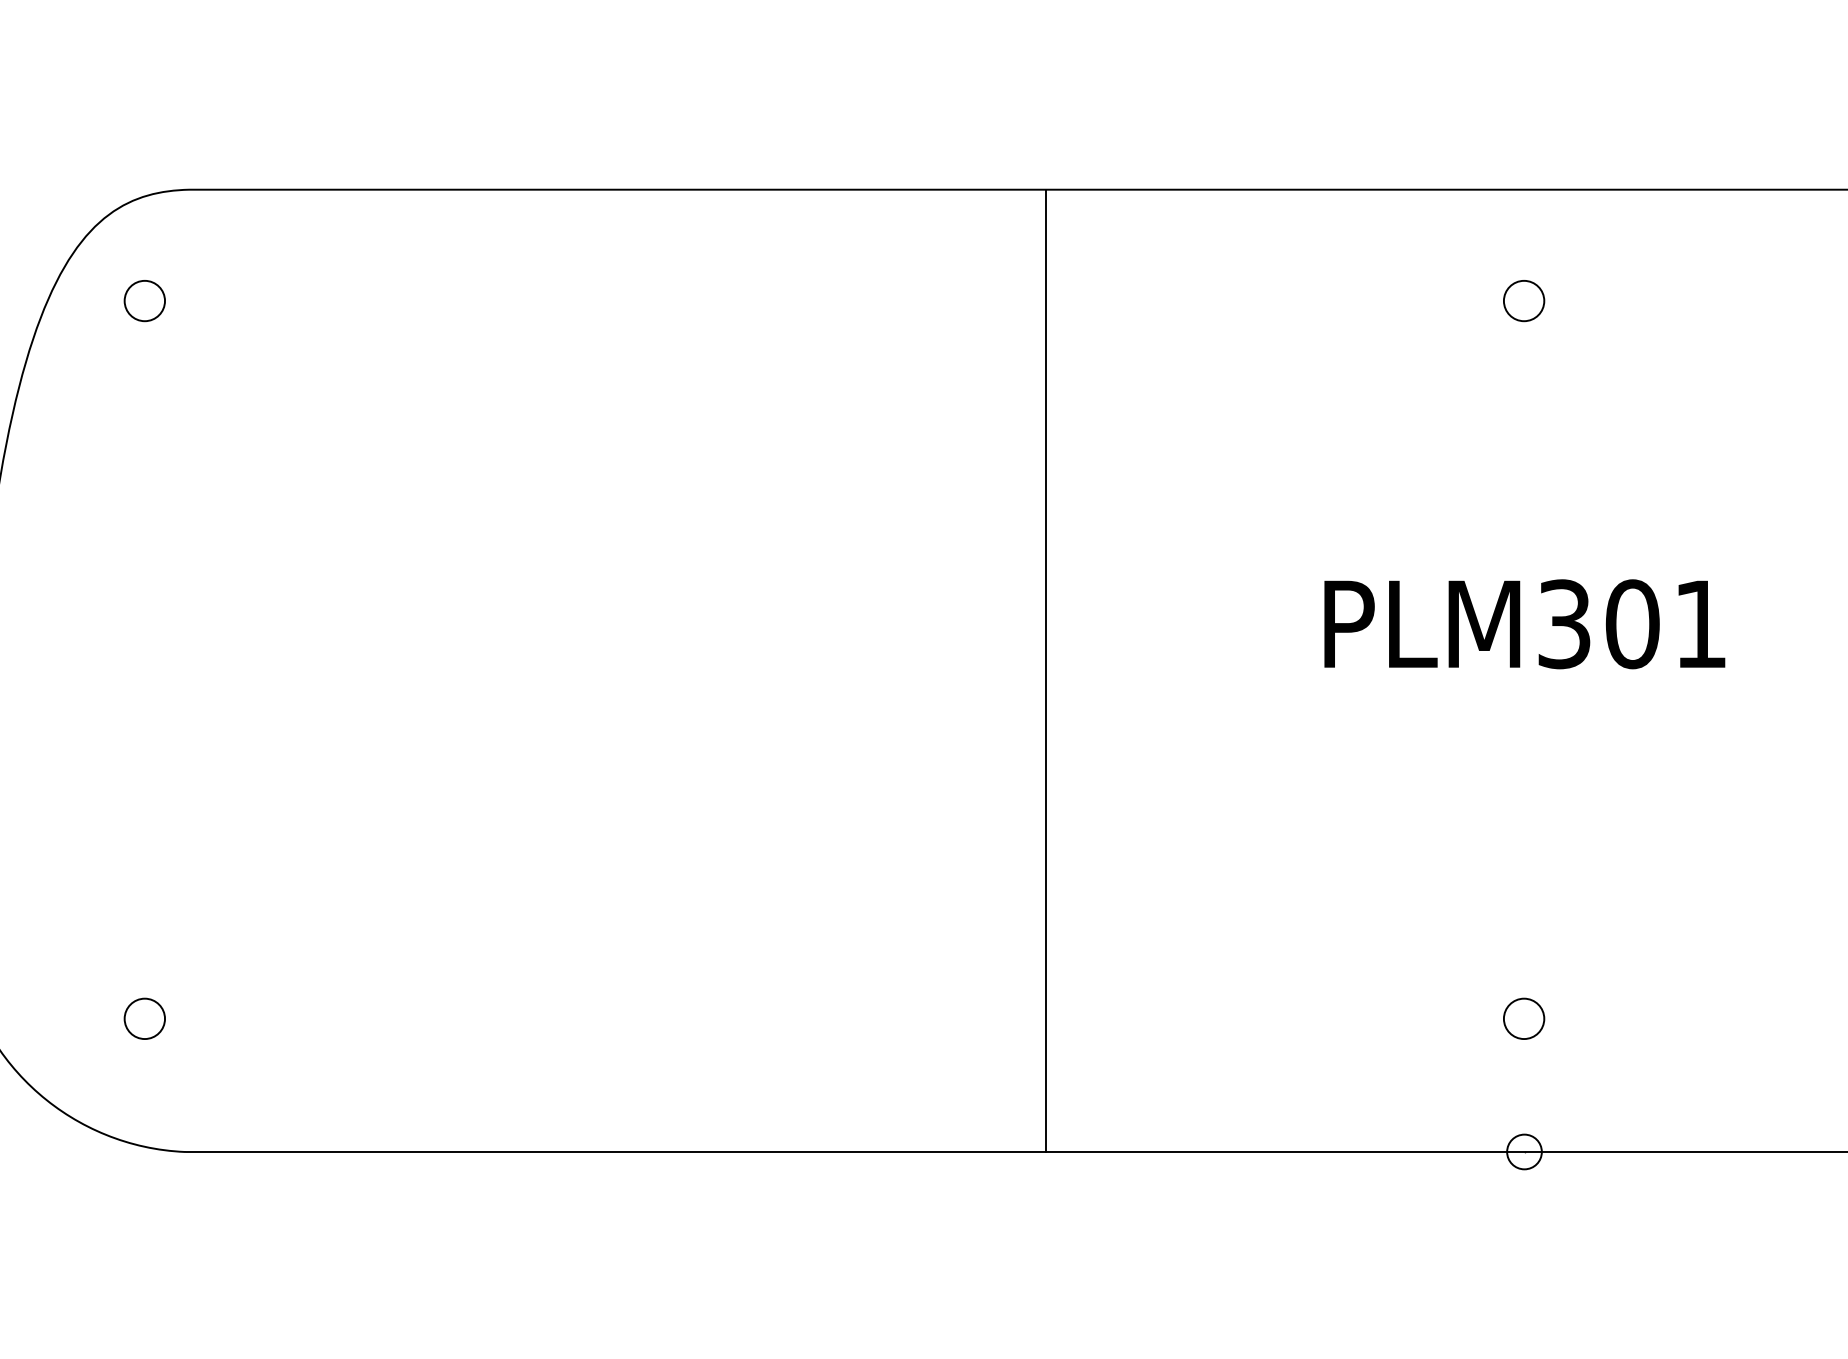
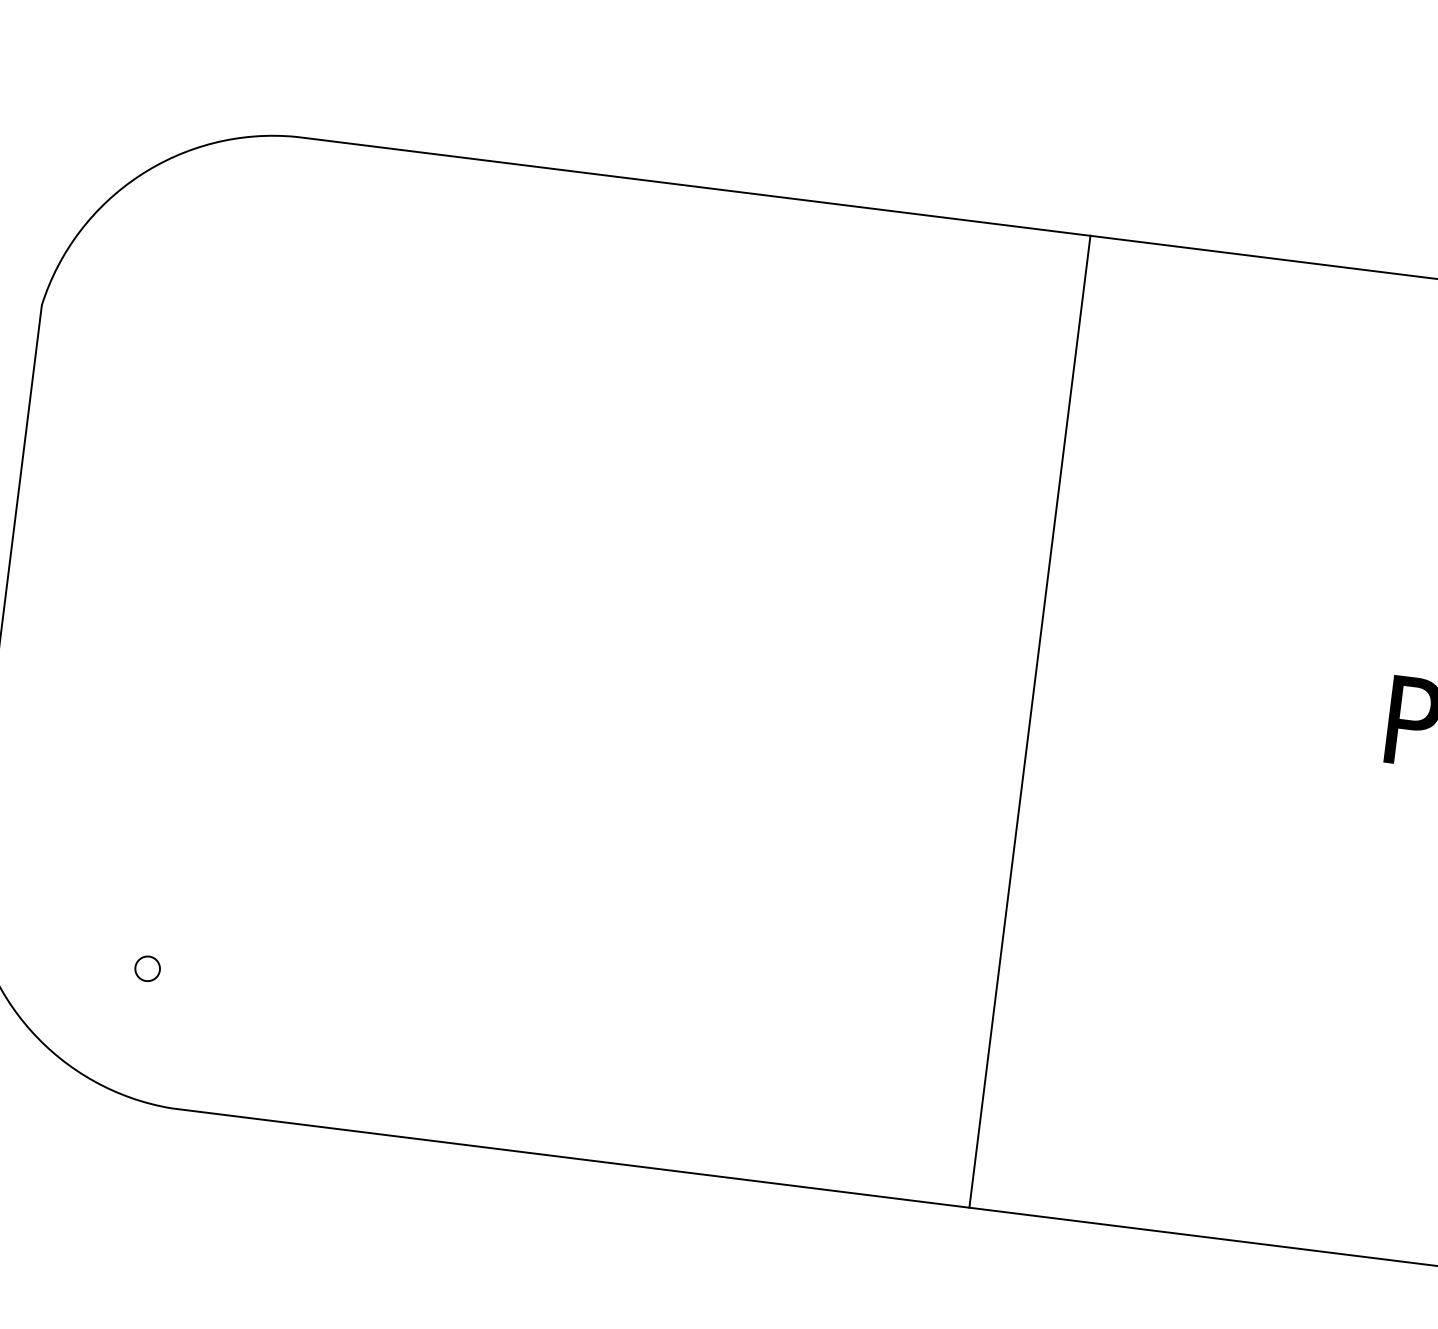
circle: (144, 301) -> (237, 244), removed
line: (1046, 670) -> (1030, 721), moved
circle: (144, 1018) -> (147, 968), size x0.6

